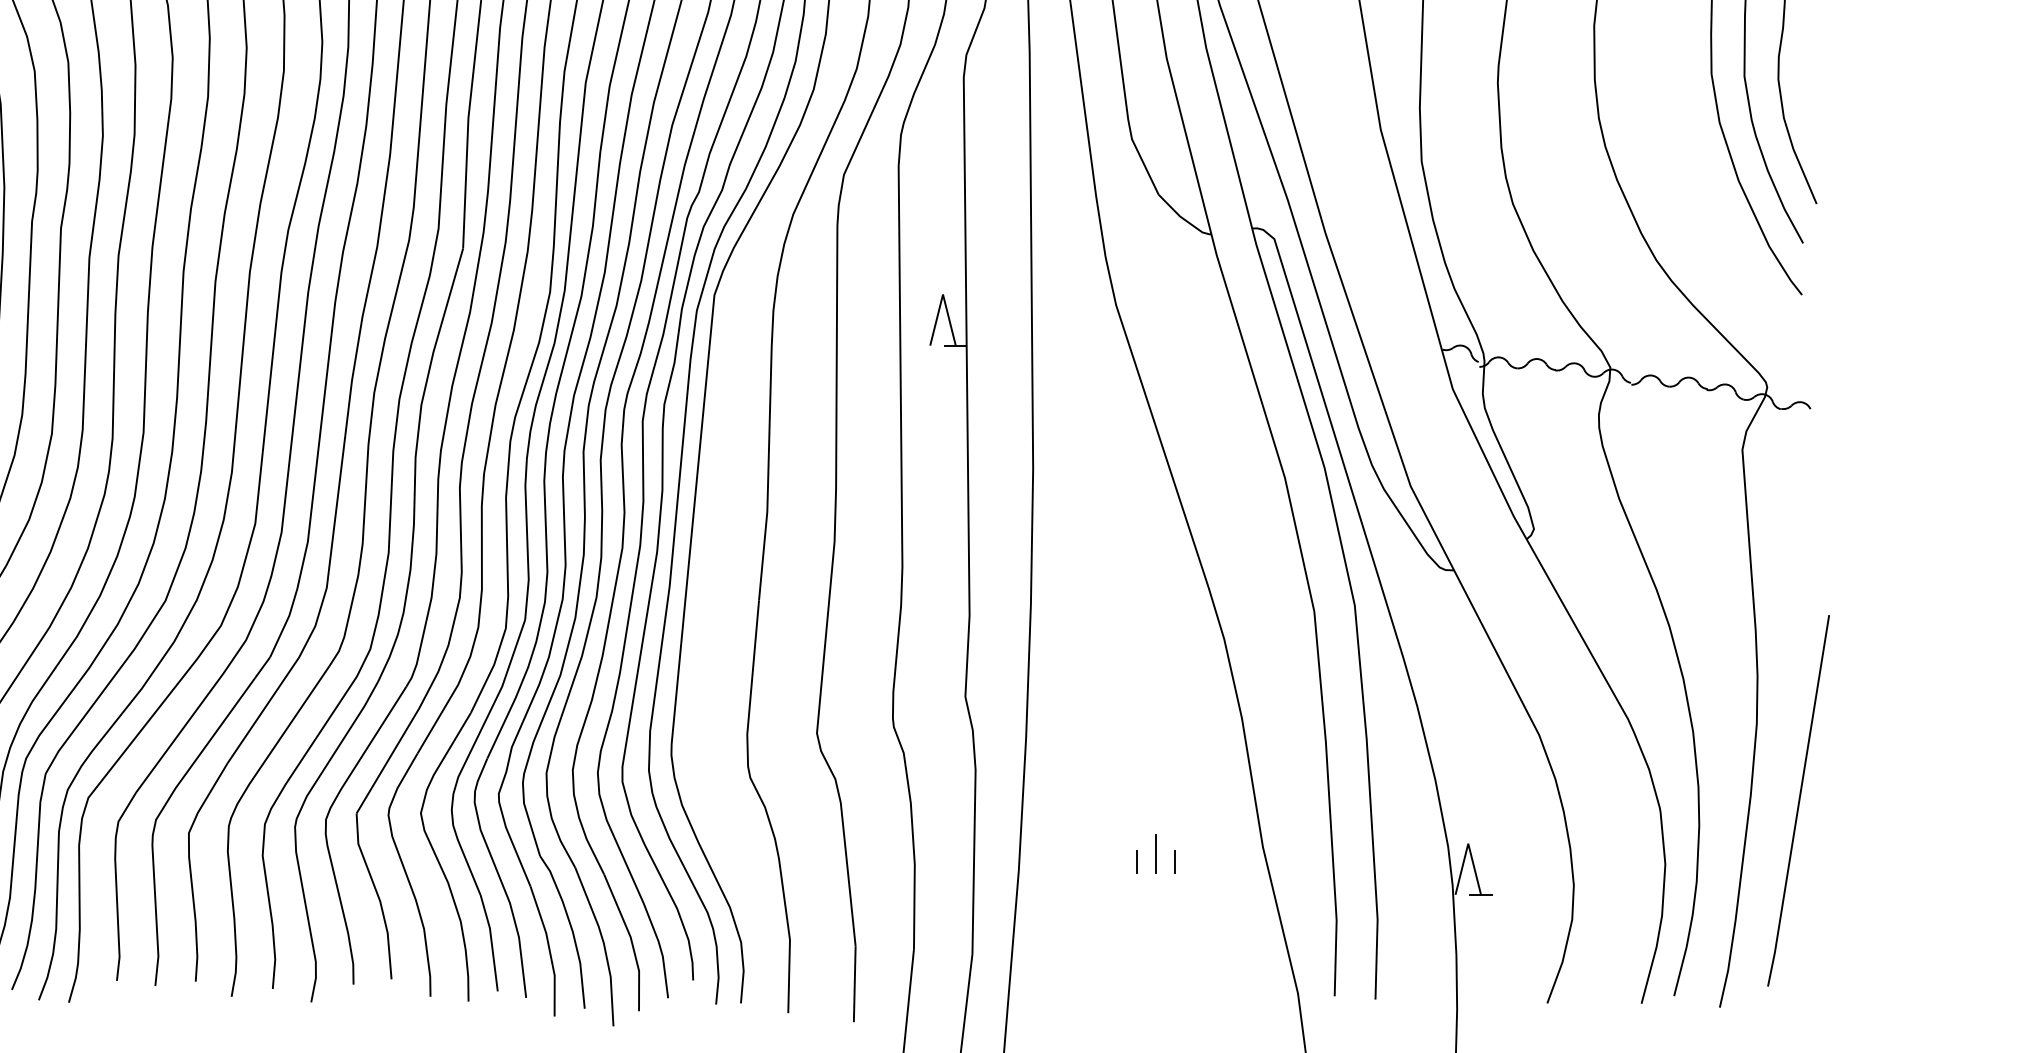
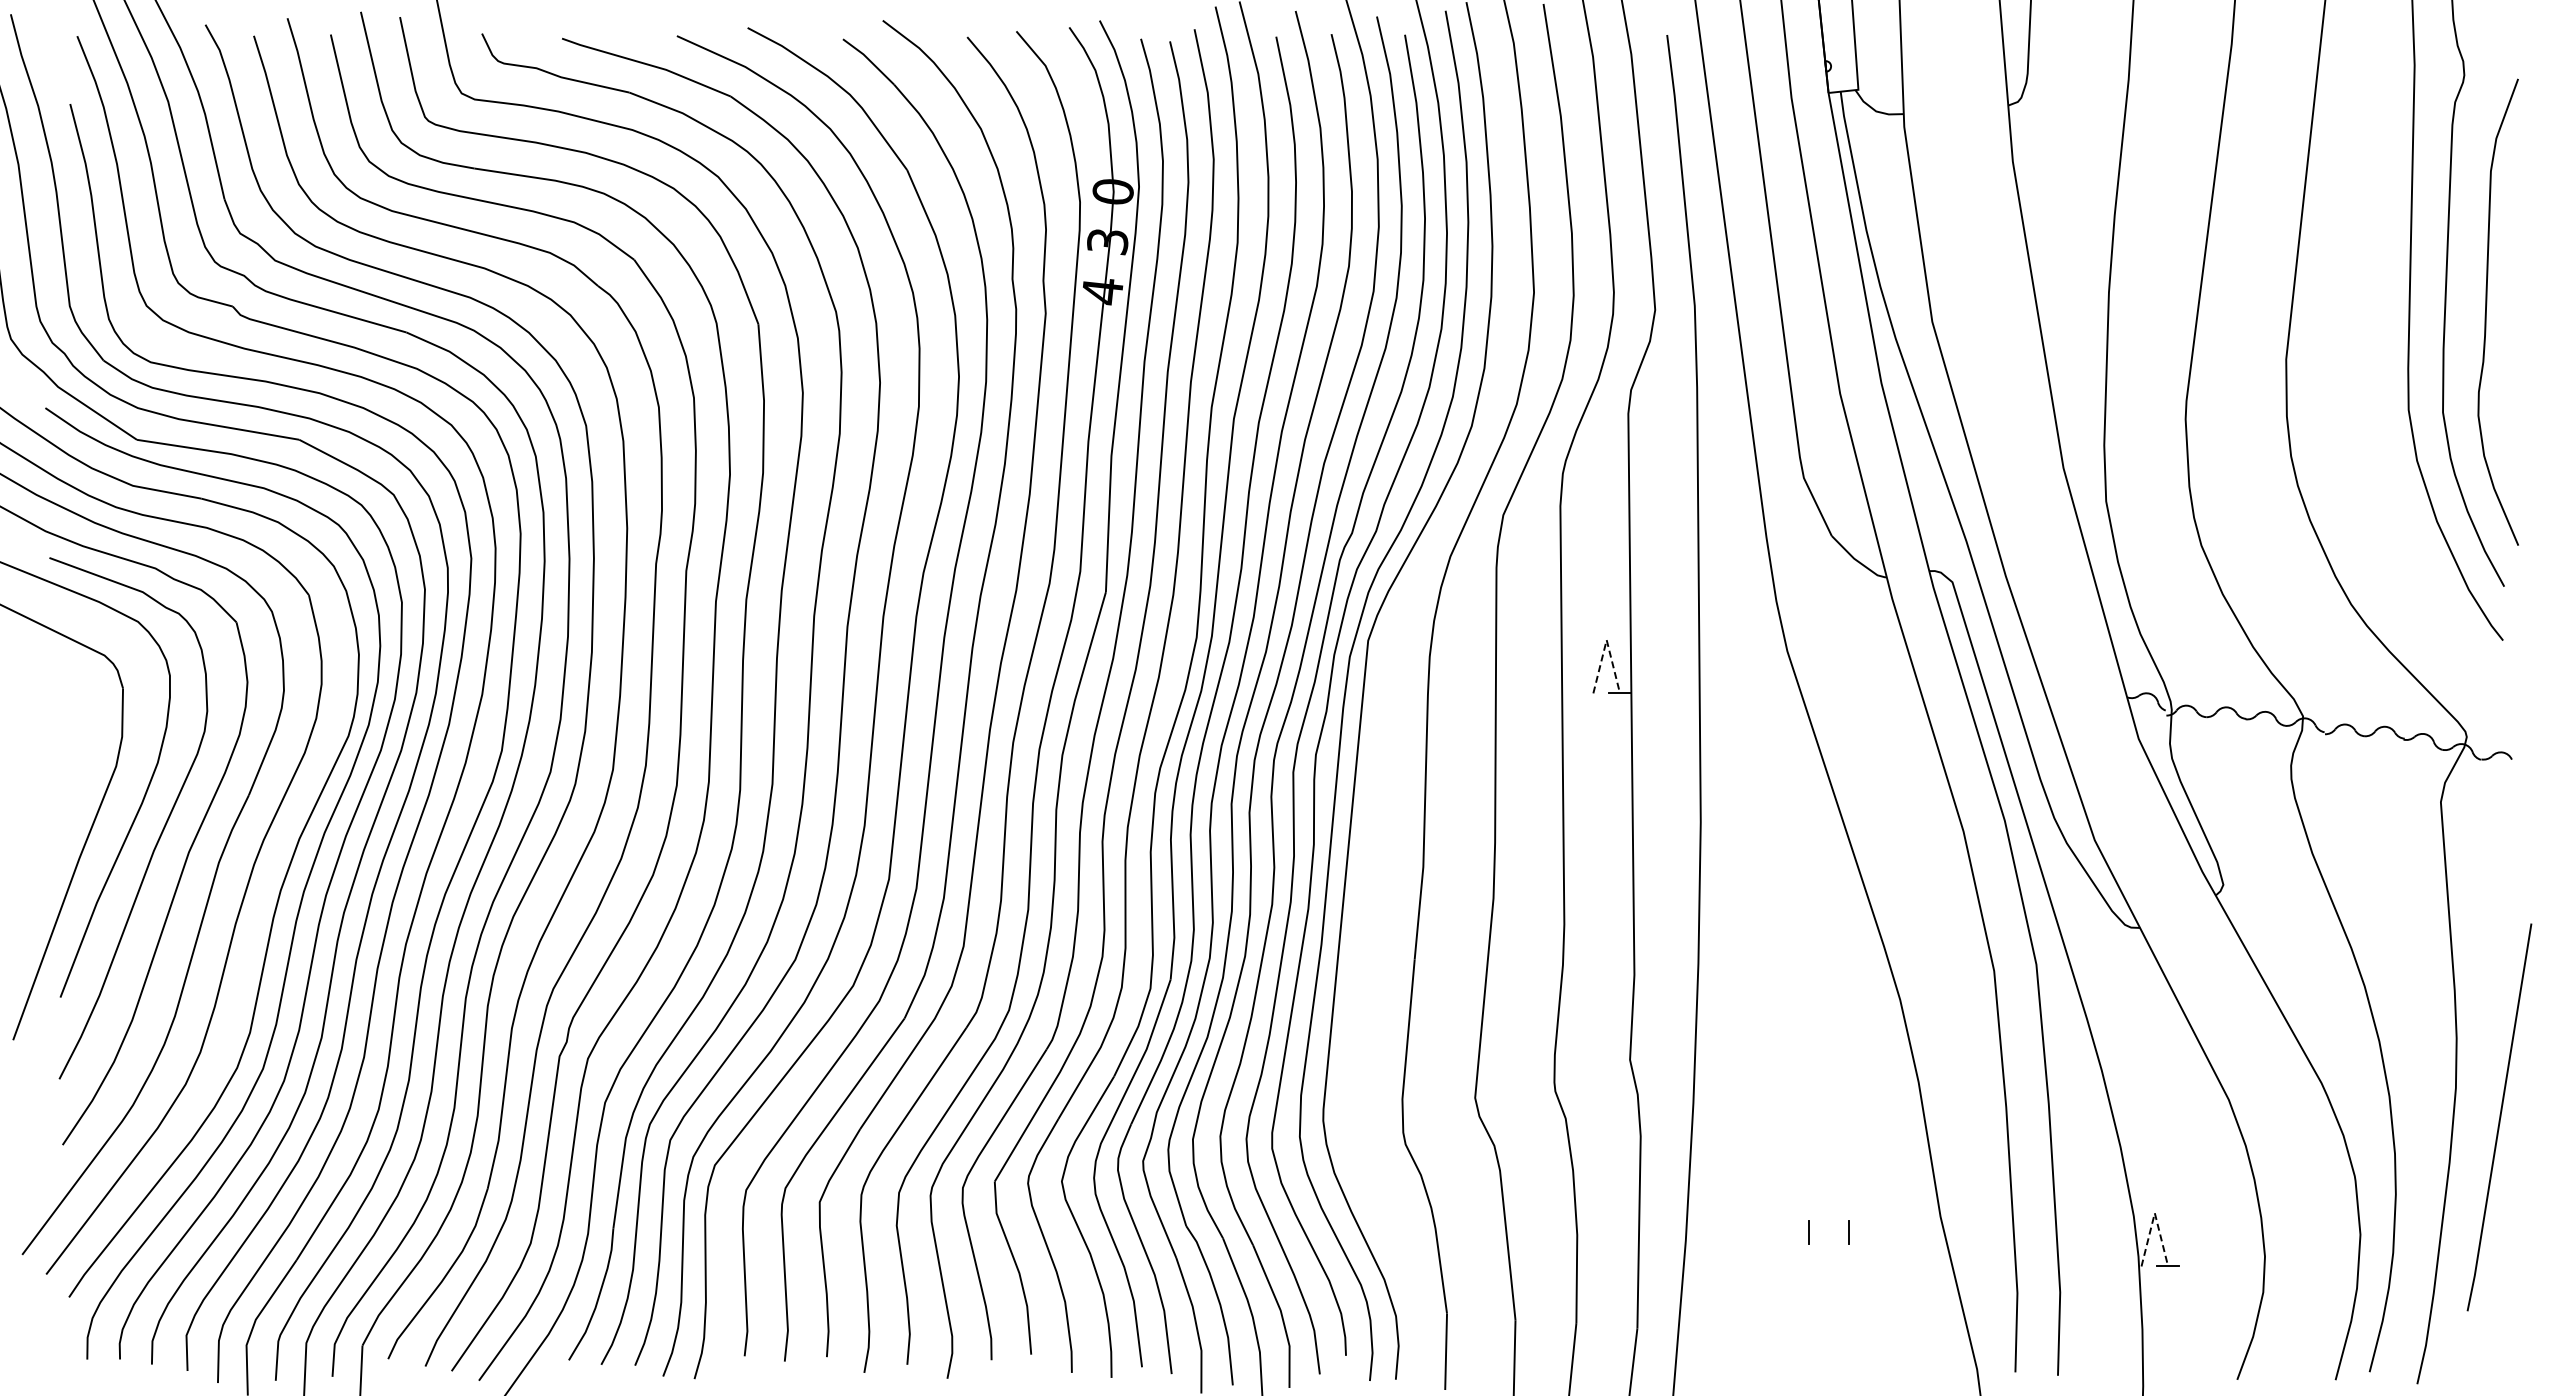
line: (942, 294) -> (1606, 640), solid -> dashed
line: (1798, 800) -> (2499, 1117), moved
line: (1467, 844) -> (2154, 1213), solid -> dashed
line: (1155, 853) -> (1828, 1223), removed

